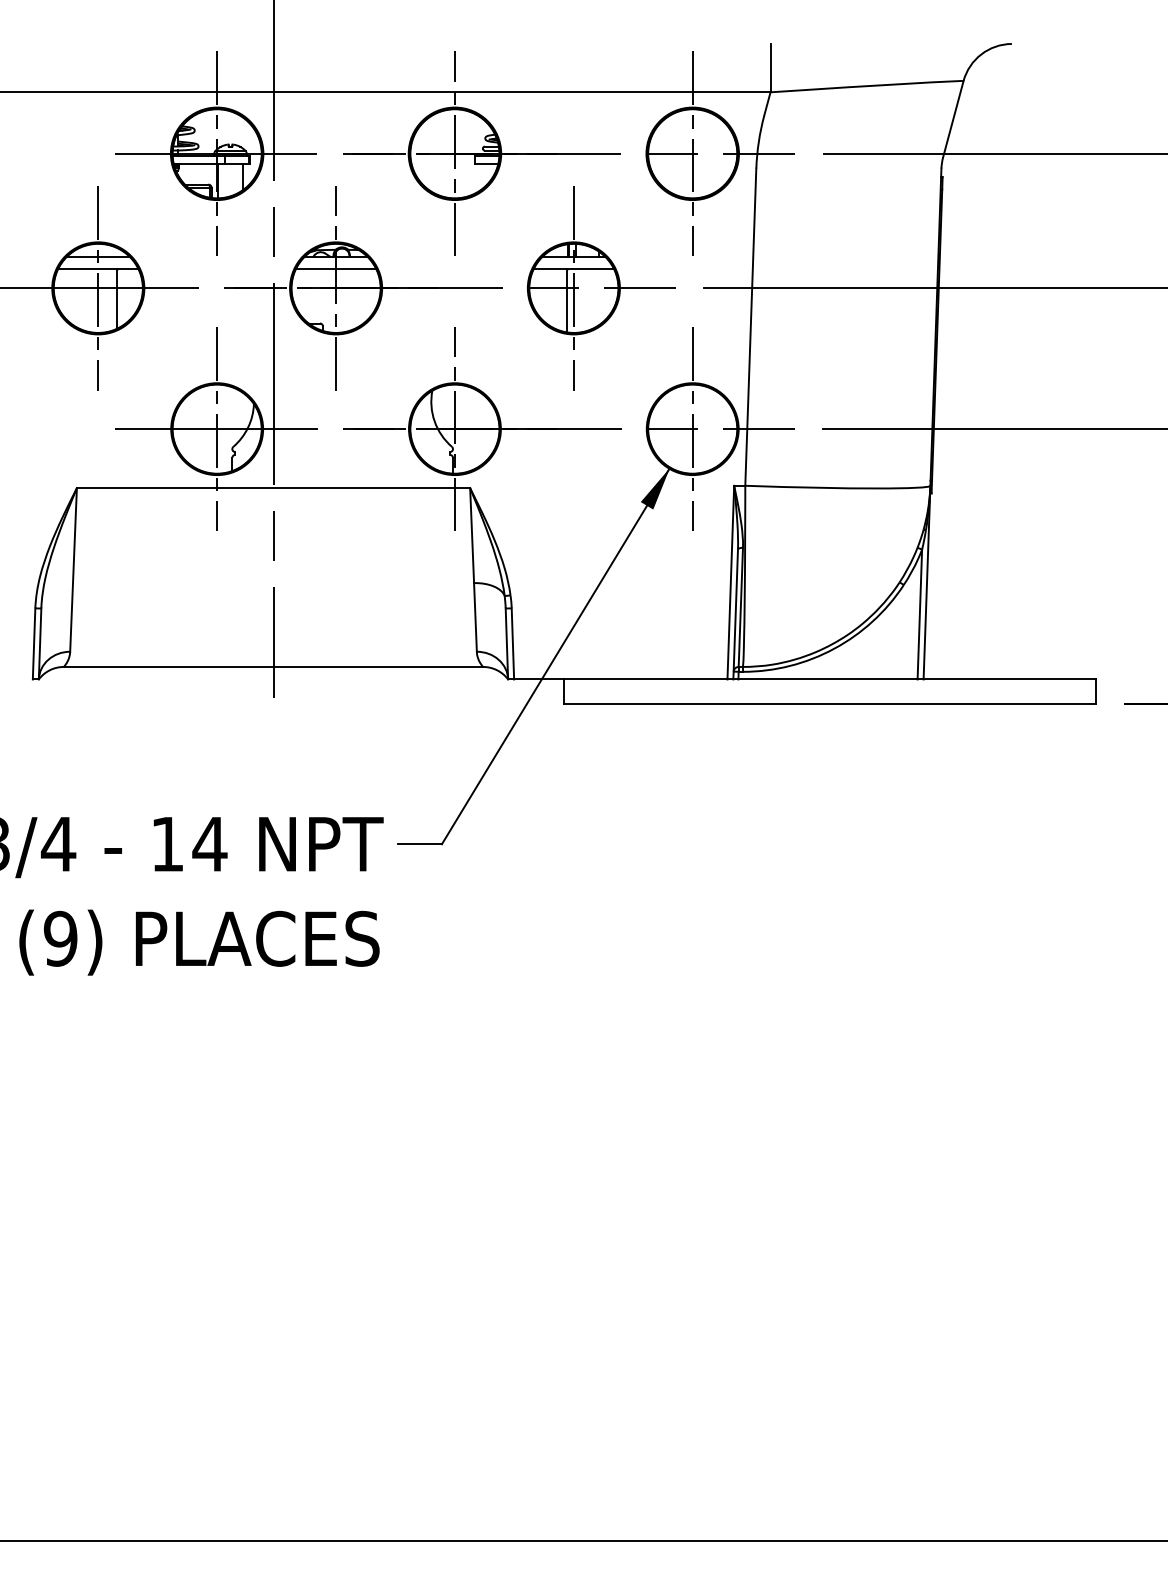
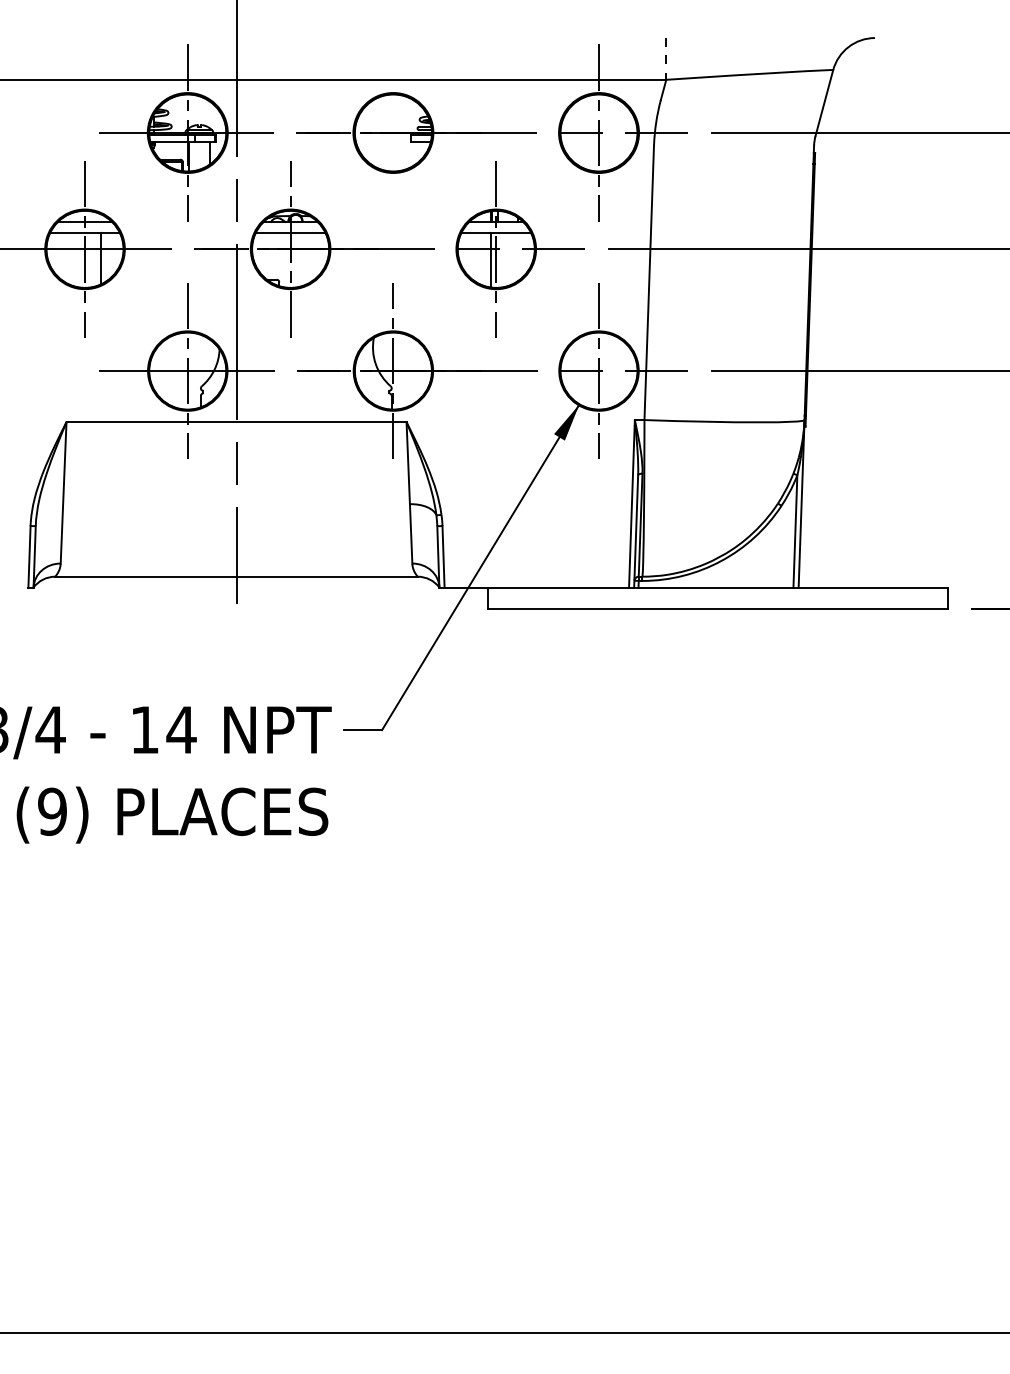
line: (770, 68) -> (666, 59), solid -> dashed
line: (454, 153) -> (393, 132), removed

